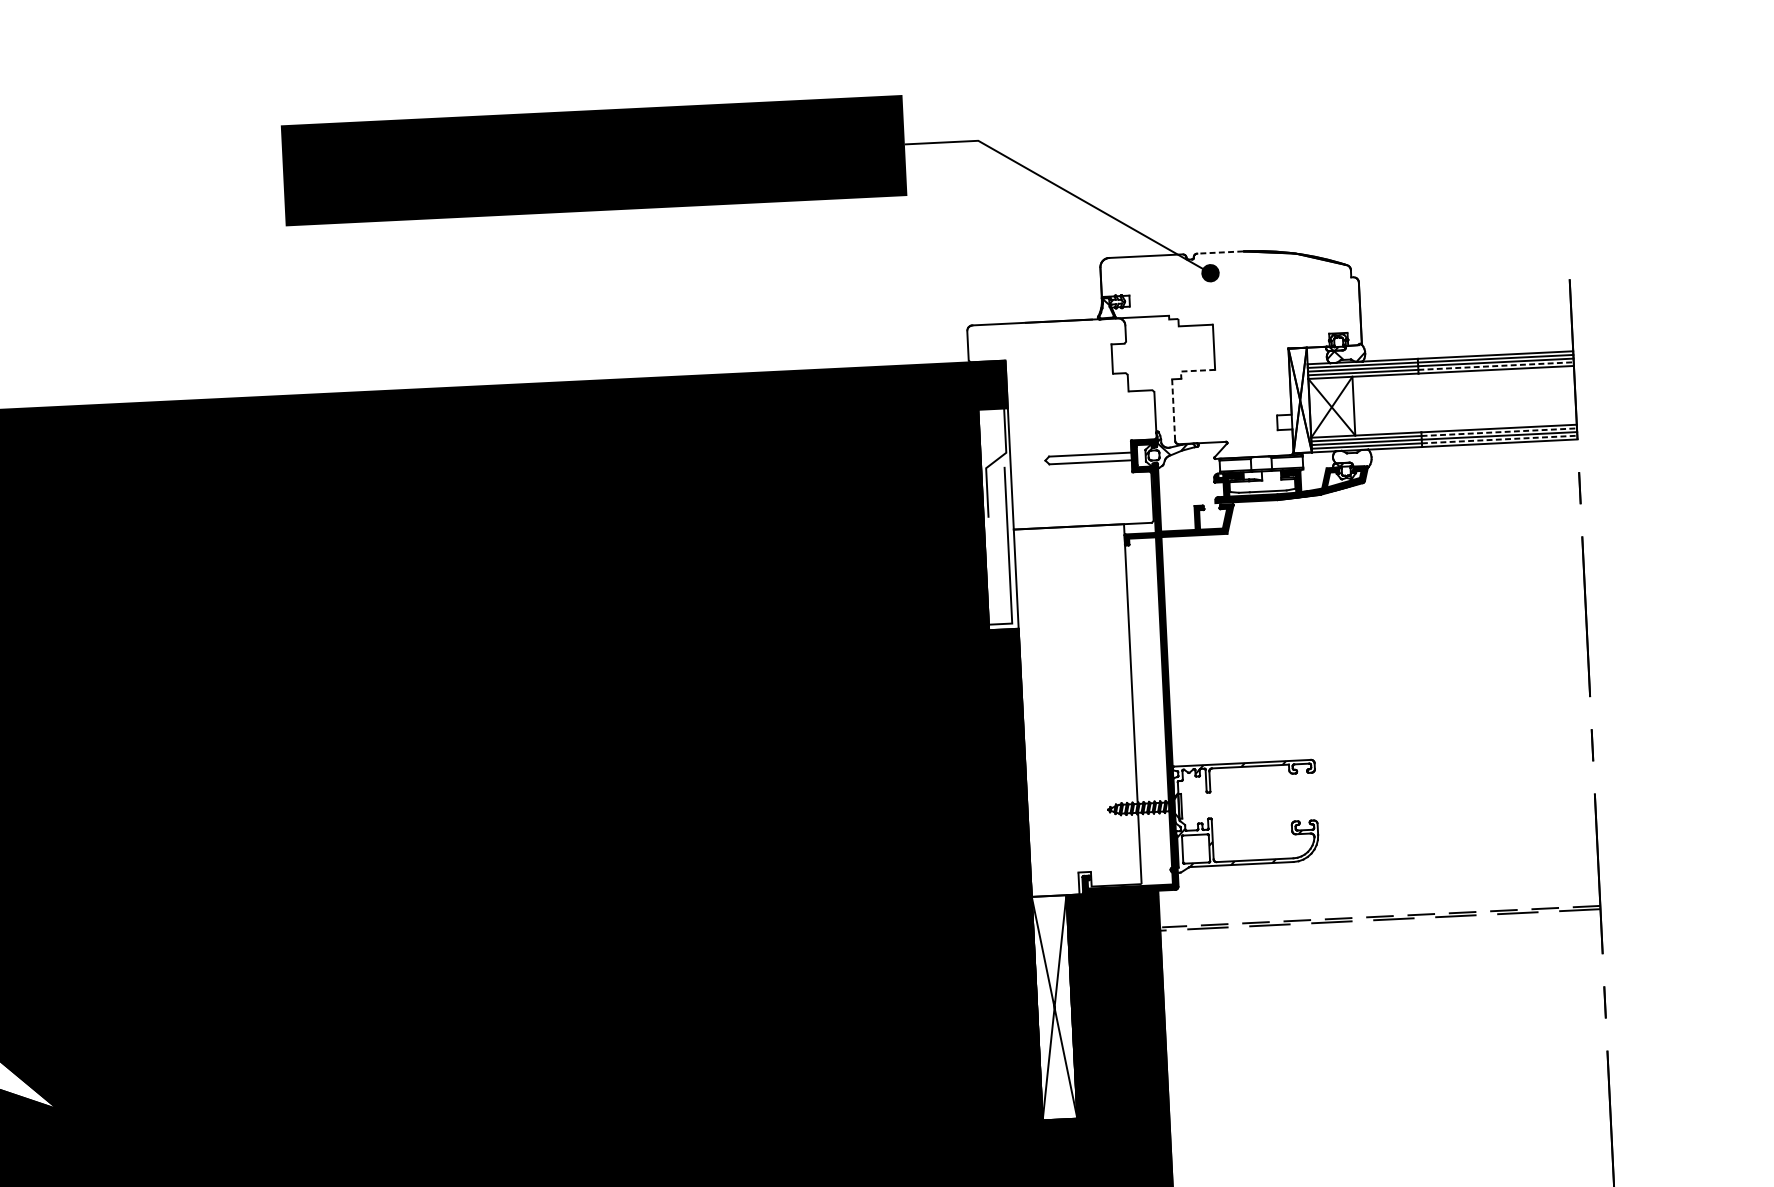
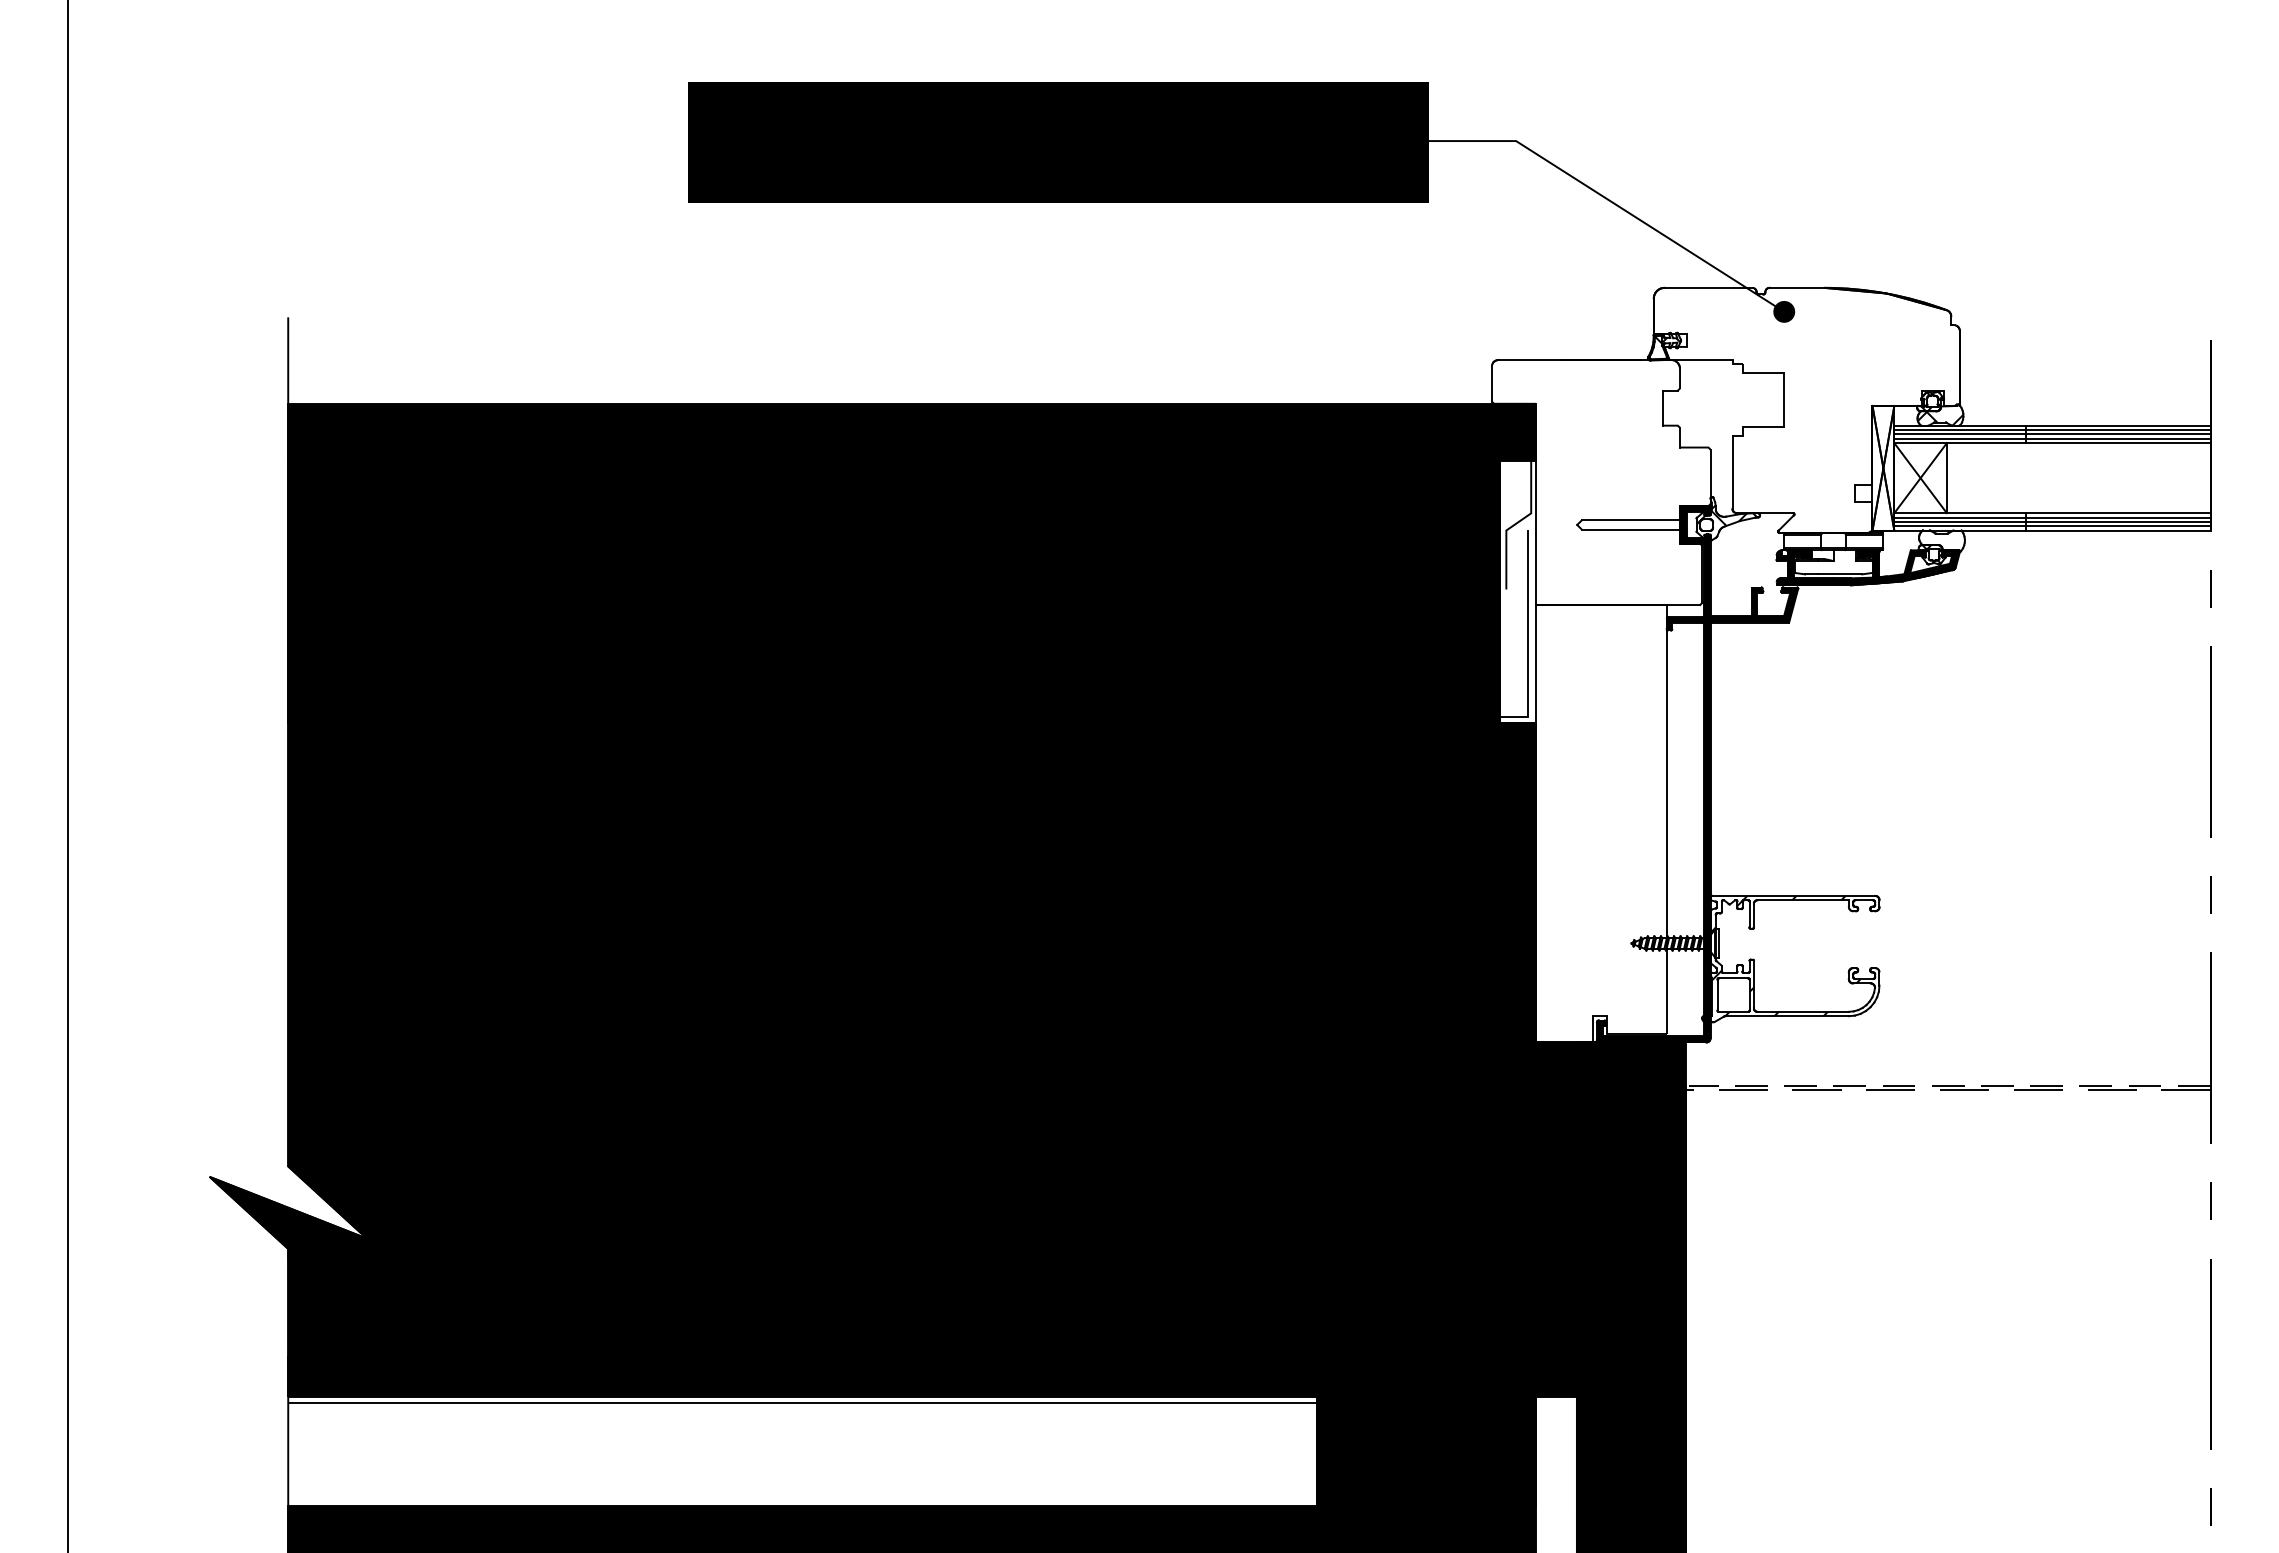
line: (1219, 252) -> (1796, 287), dashed -> solid
line: (1496, 365) -> (2118, 438), dashed -> solid
line: (1193, 370) -> (1758, 426), dashed -> solid
line: (1173, 410) -> (1732, 472), dashed -> solid
line: (1499, 432) -> (2118, 517), dashed -> solid
line: (1500, 439) -> (2118, 526), dashed -> solid
fill: (1053, 1007) -> (1555, 1175), added

